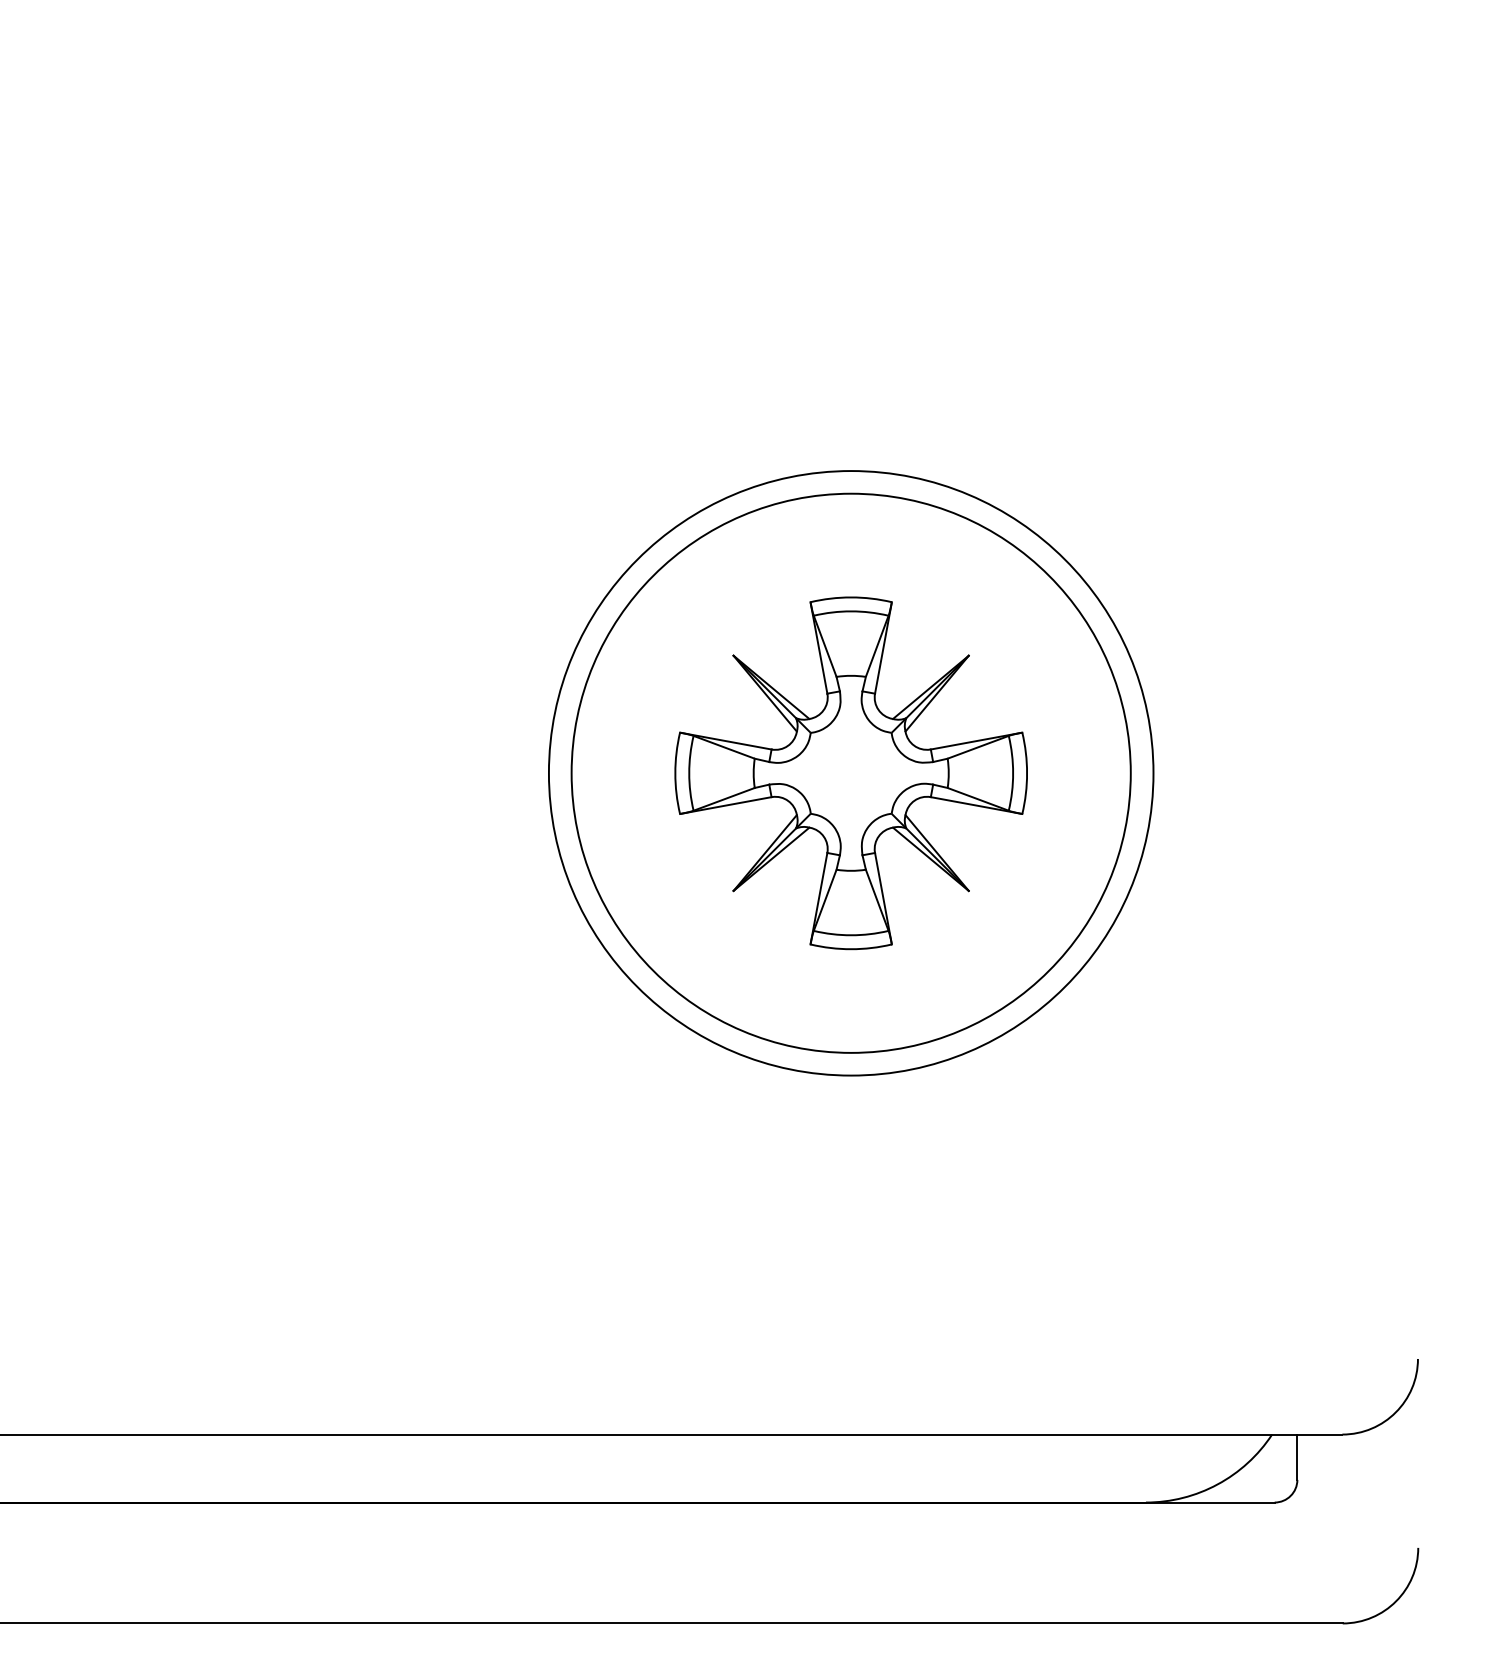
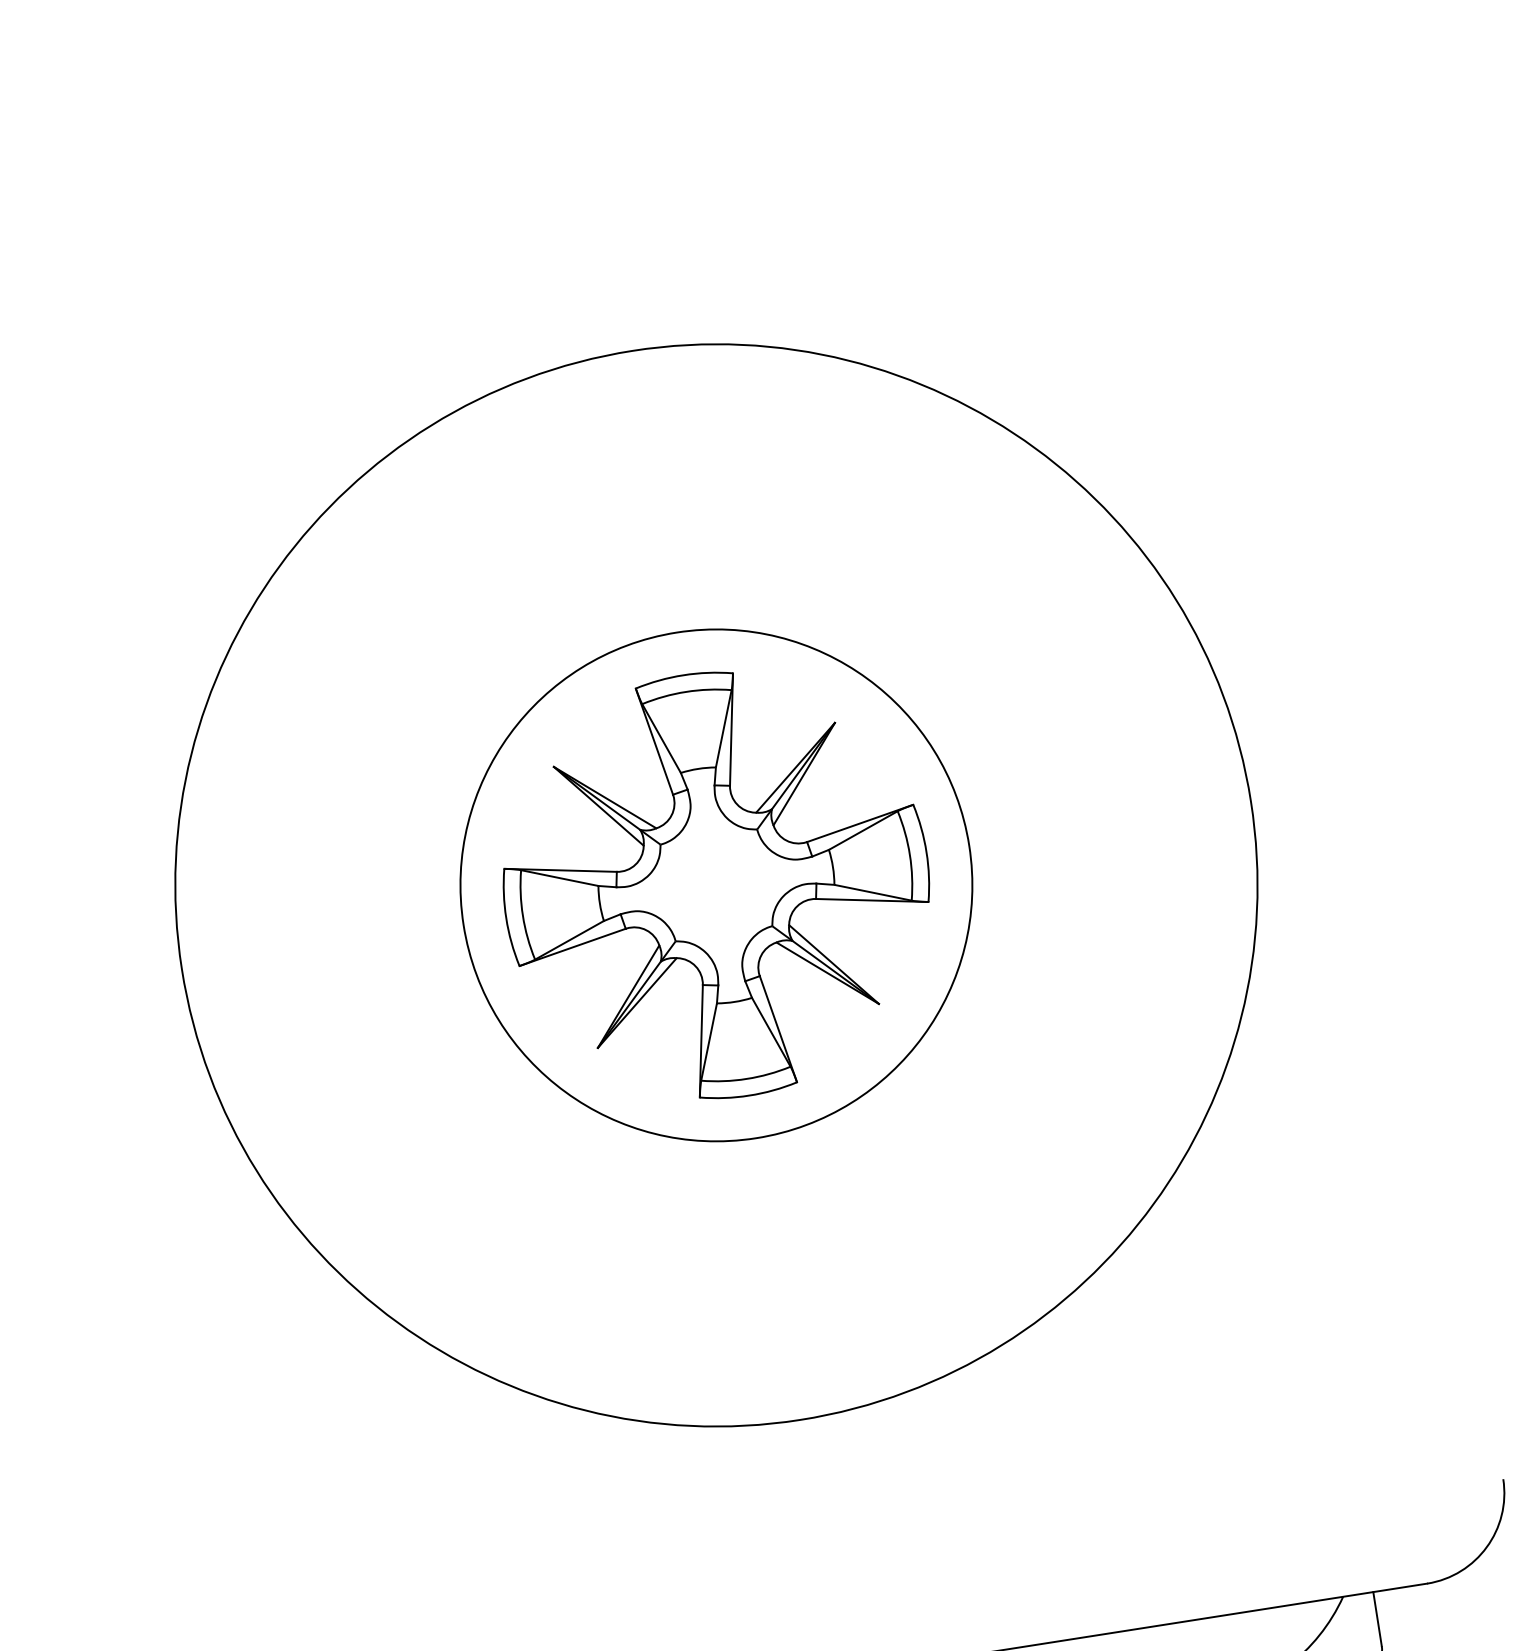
circle: (850, 772) -> (715, 884), size x1.6
circle: (850, 773) -> (715, 885), size x0.7

